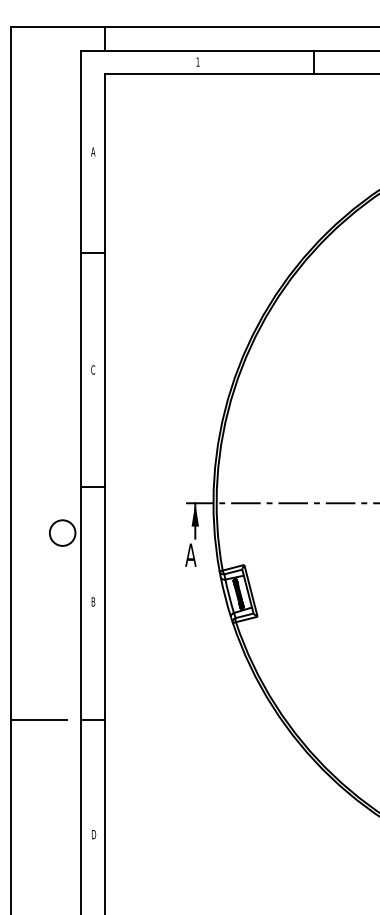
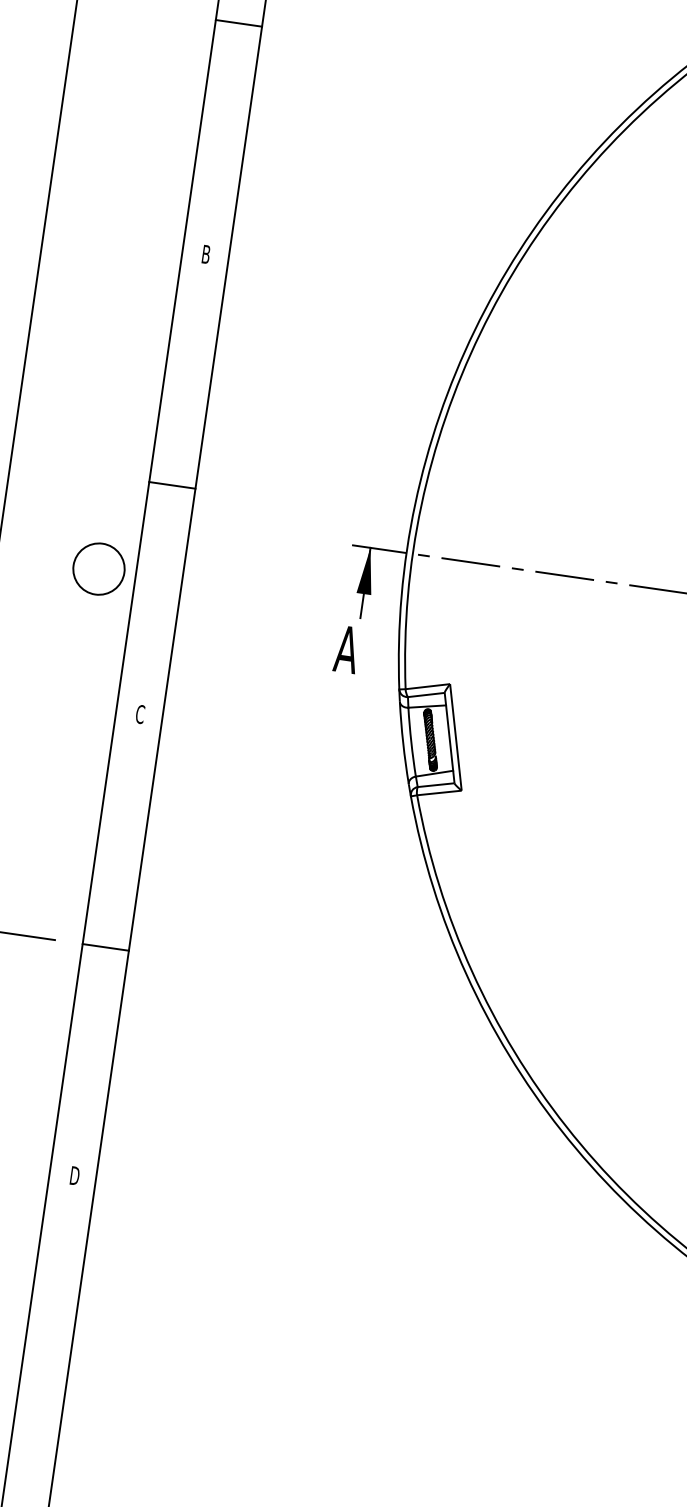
text: (93, 369) -> (206, 253), C -> B
text: (93, 601) -> (140, 713), B -> C

